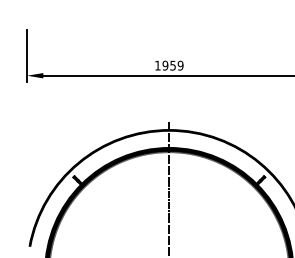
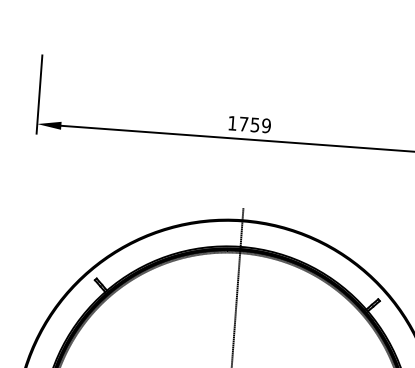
text: (165, 65) -> (243, 123), 1959 -> 1759

